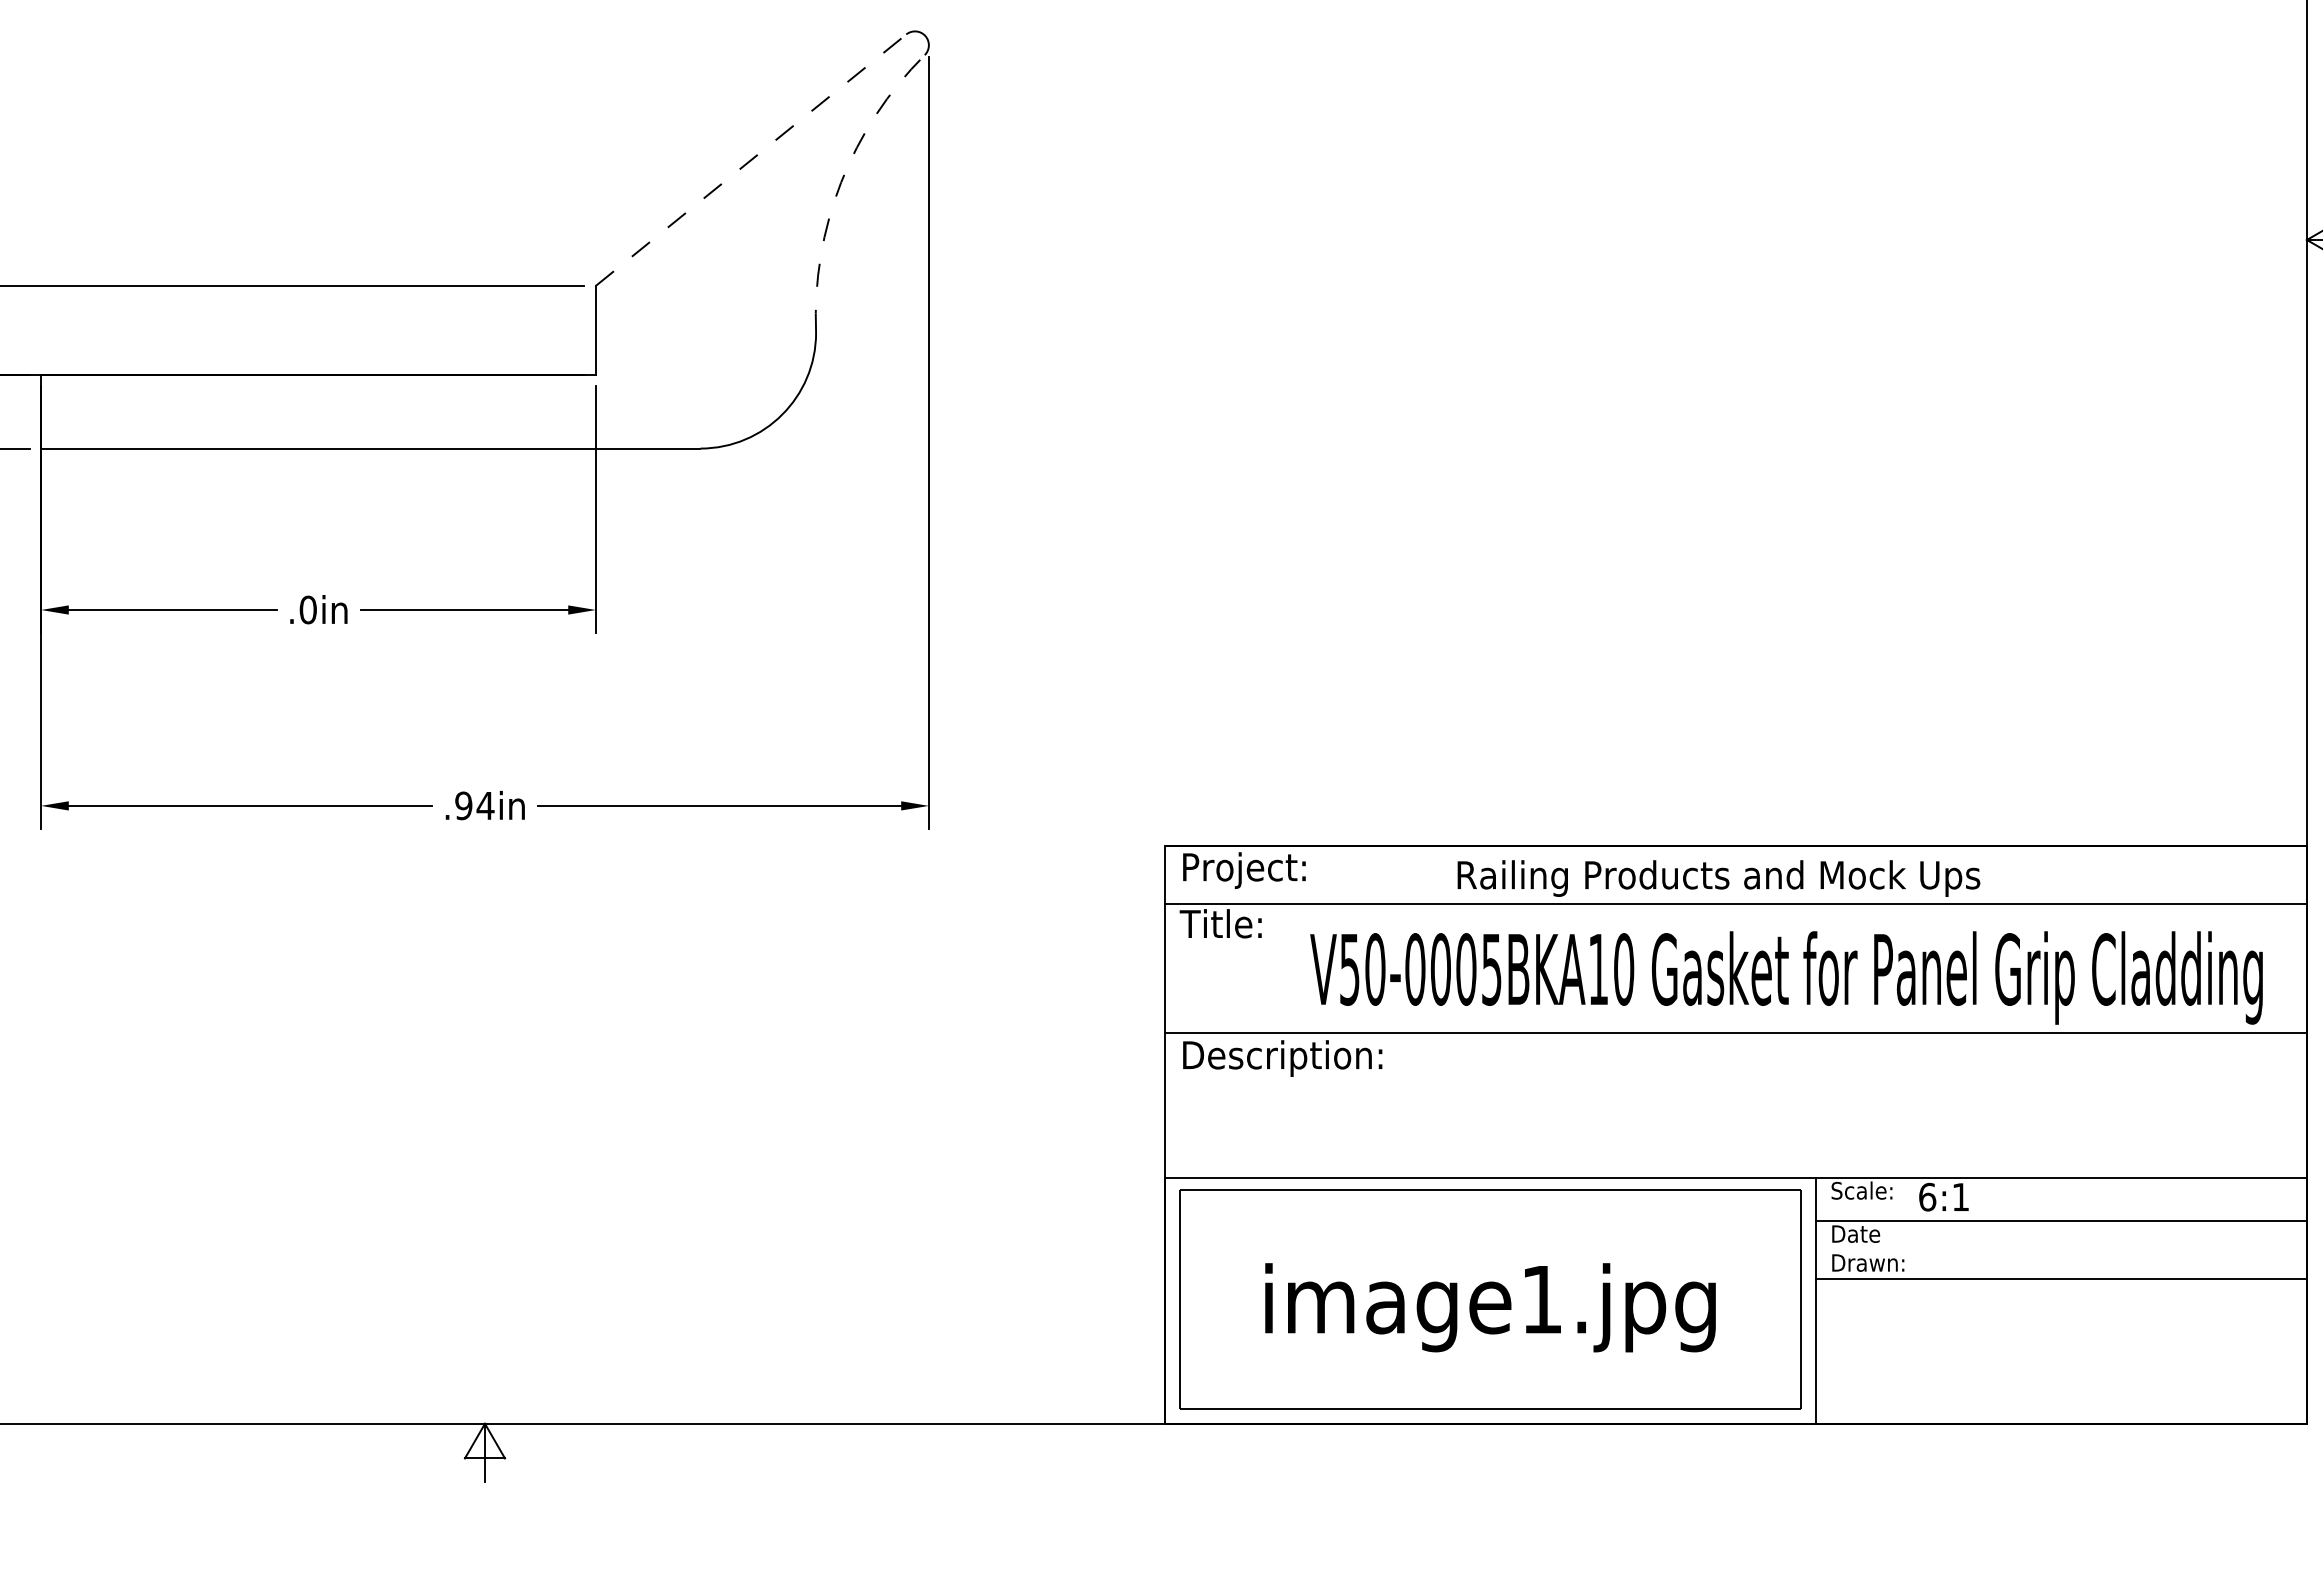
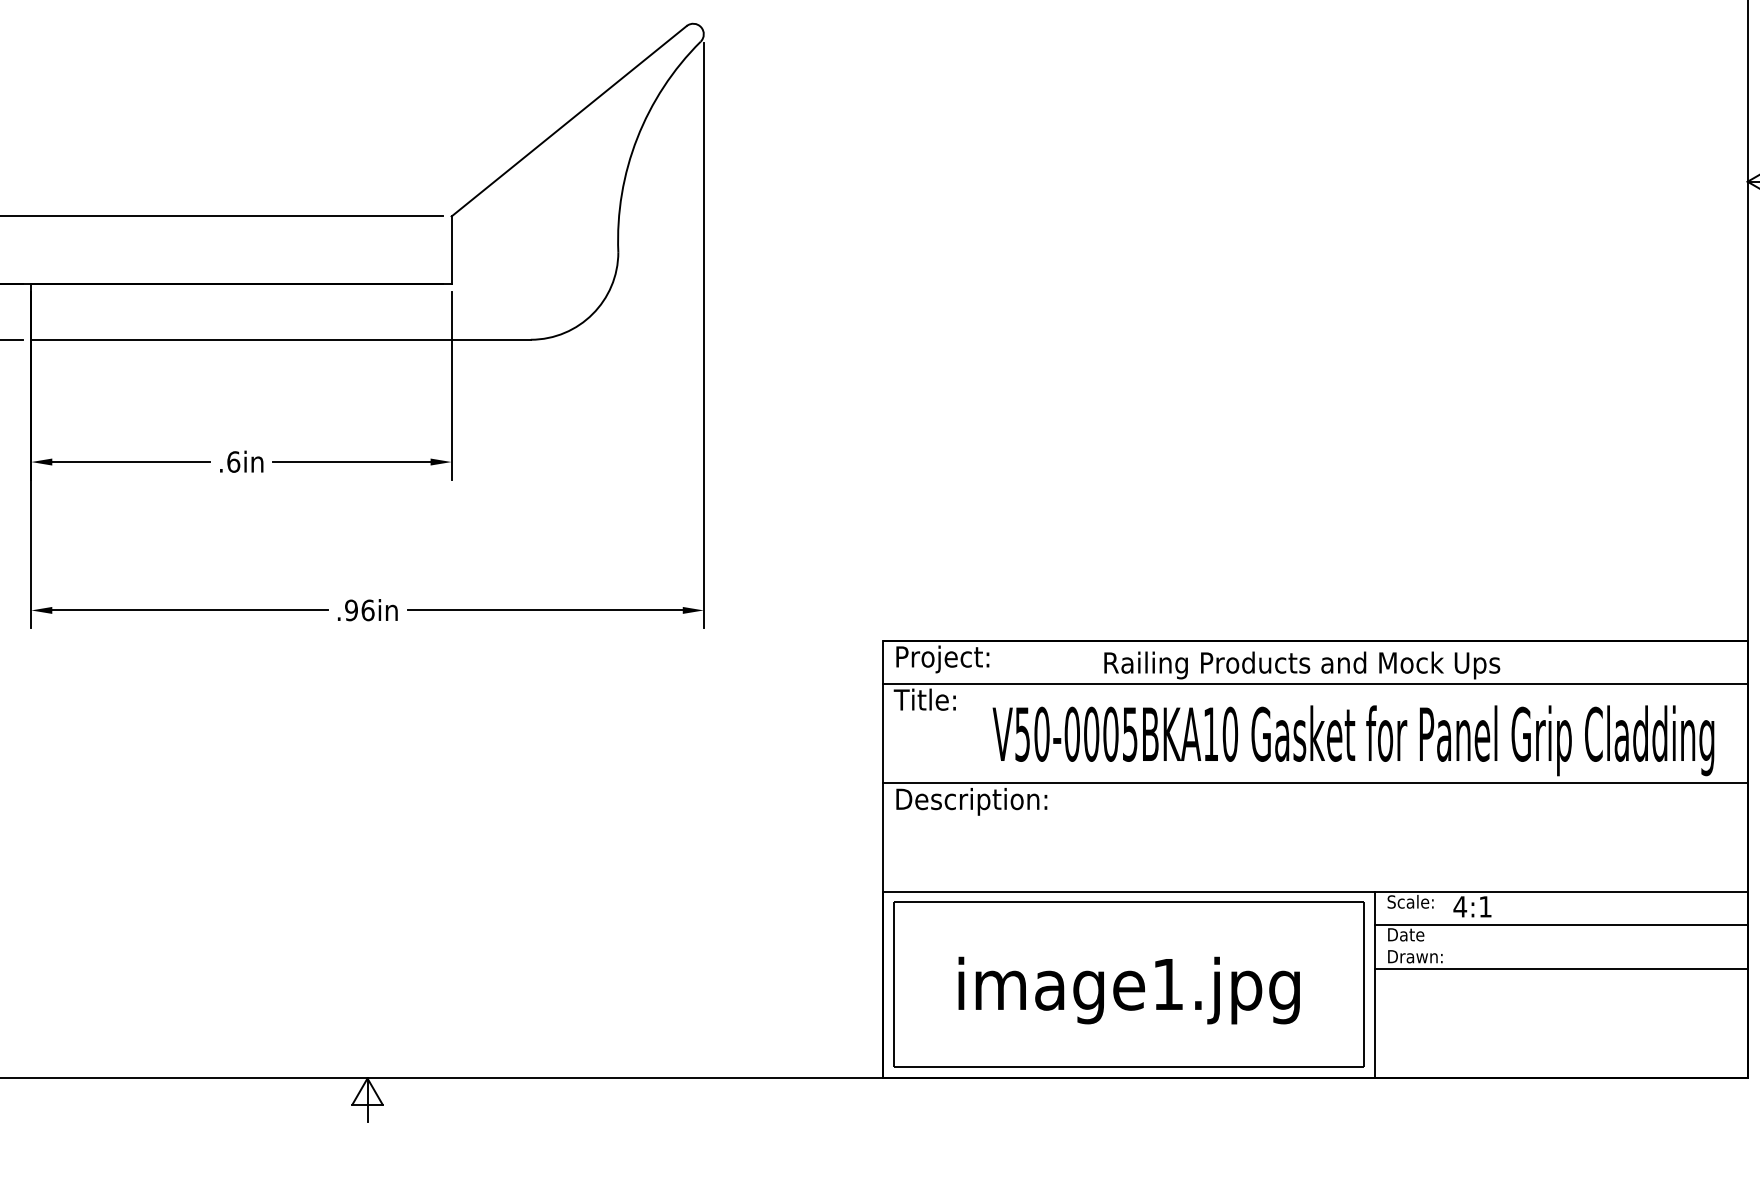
line: (751, 160) -> (569, 121), dashed -> solid
arc: (841, 182) -> (637, 138), dashed -> solid
text: (307, 609) -> (233, 461), .0in -> .6in
text: (485, 805) -> (367, 610), .94in -> .96in
text: (1927, 1196) -> (1460, 906), 6:1 -> 4:1

